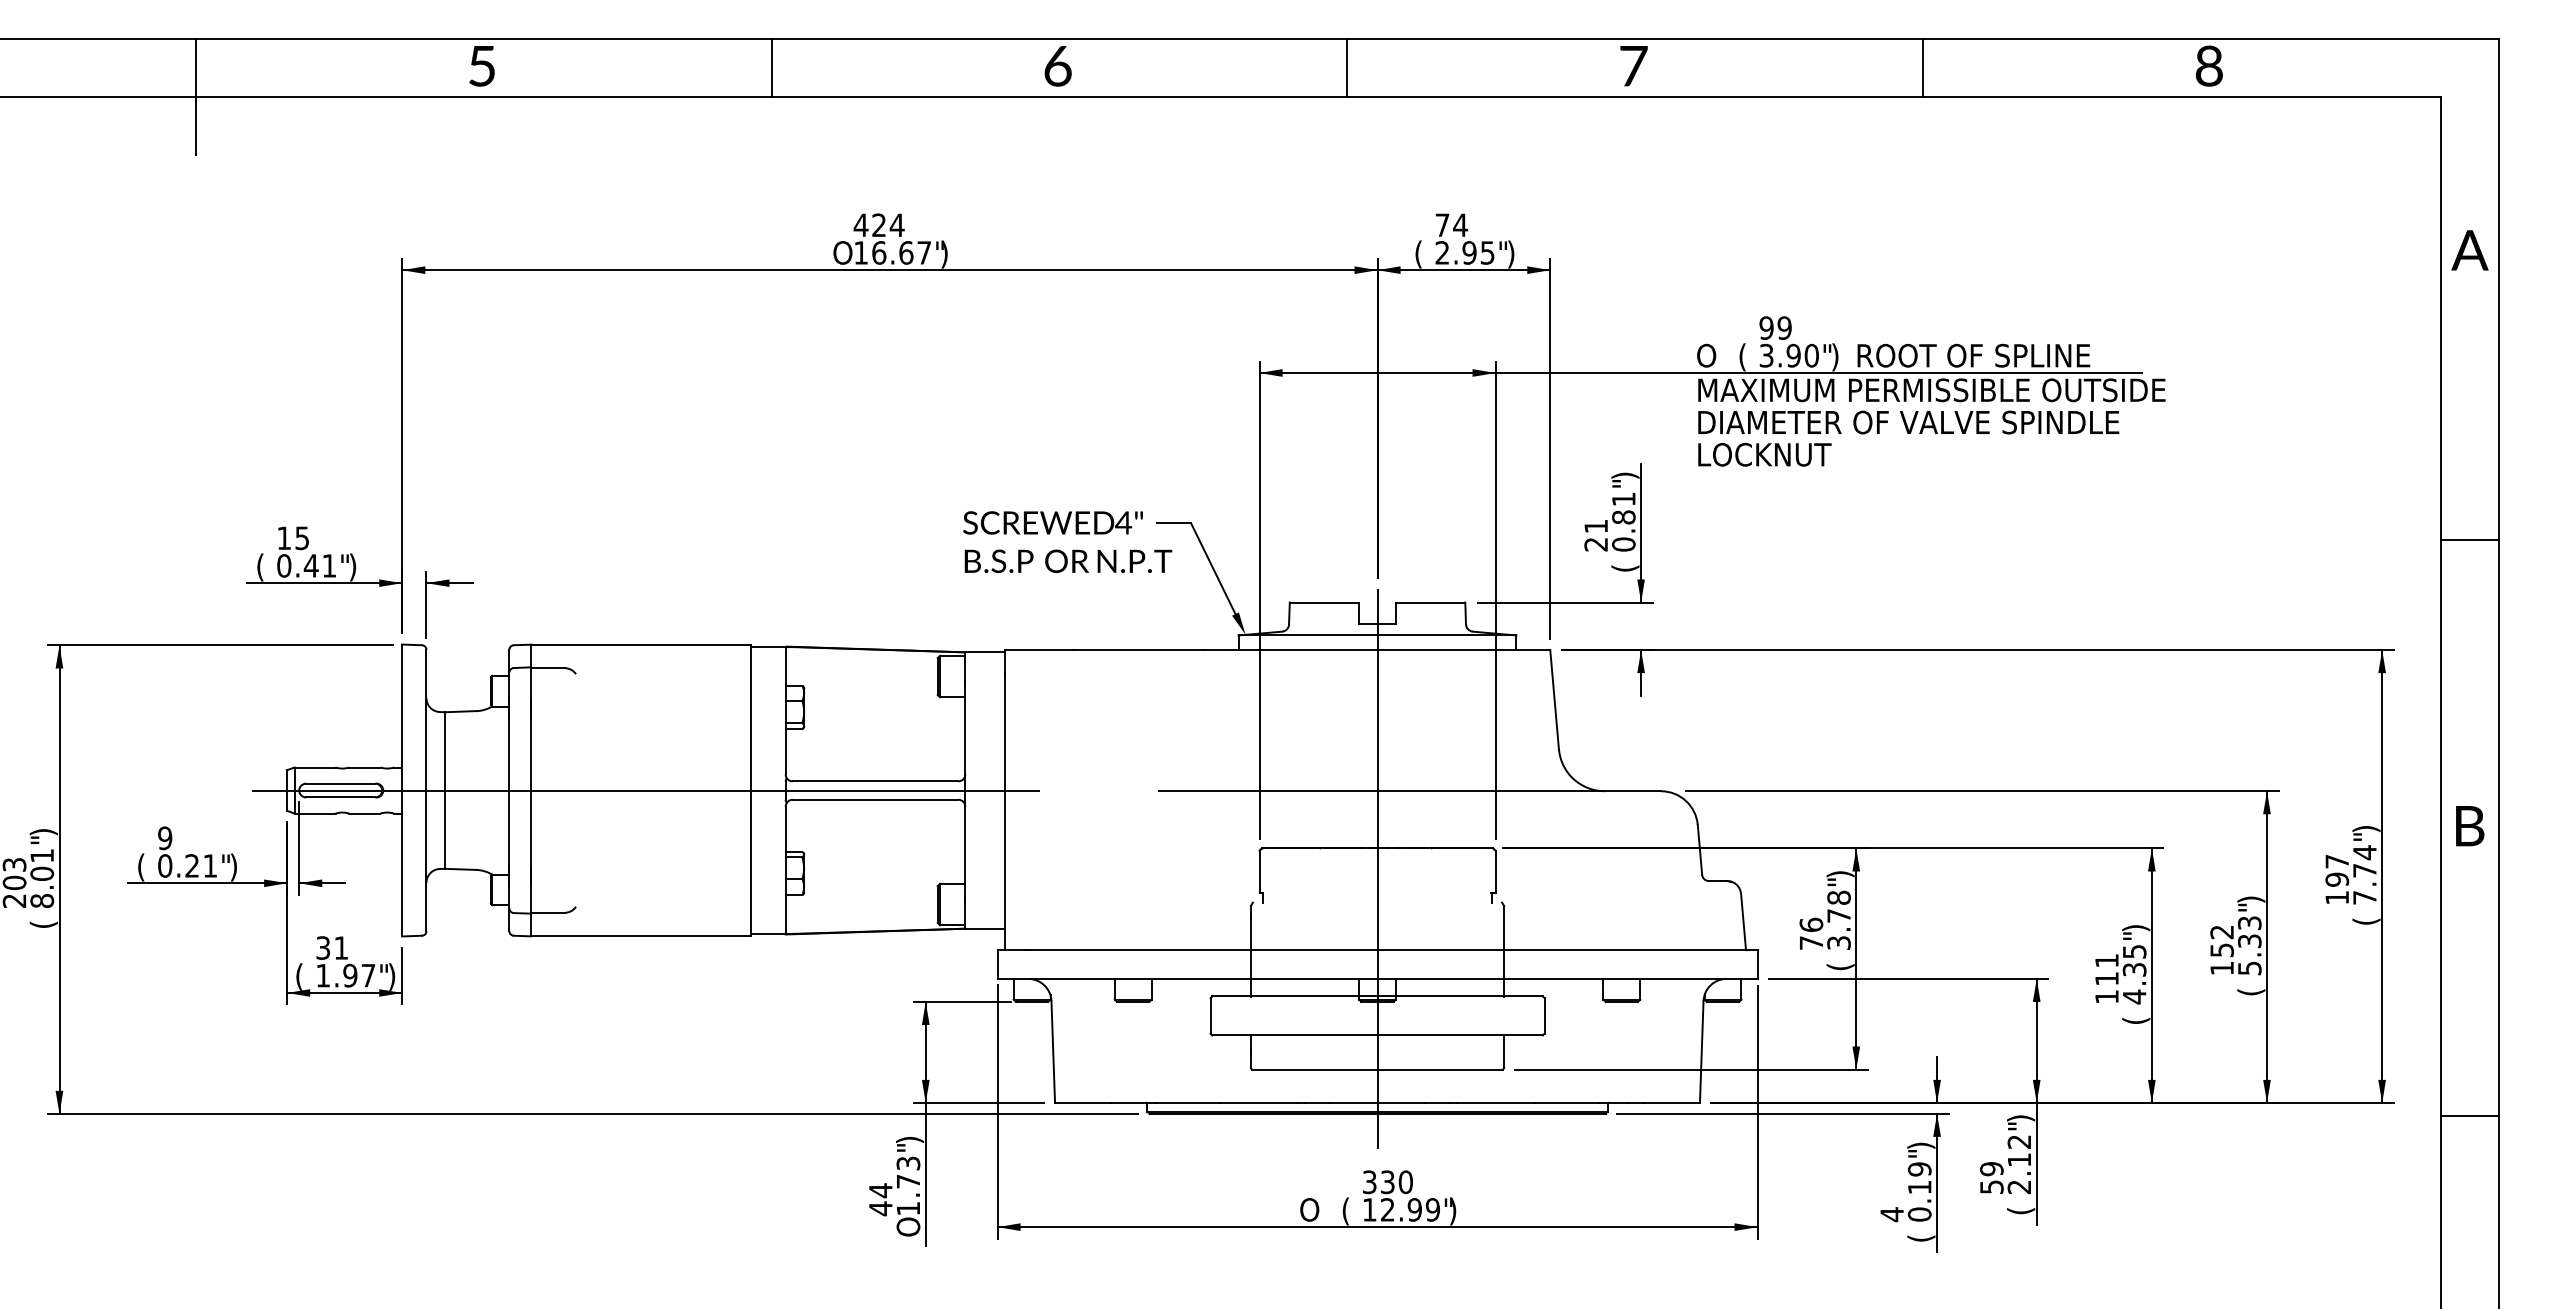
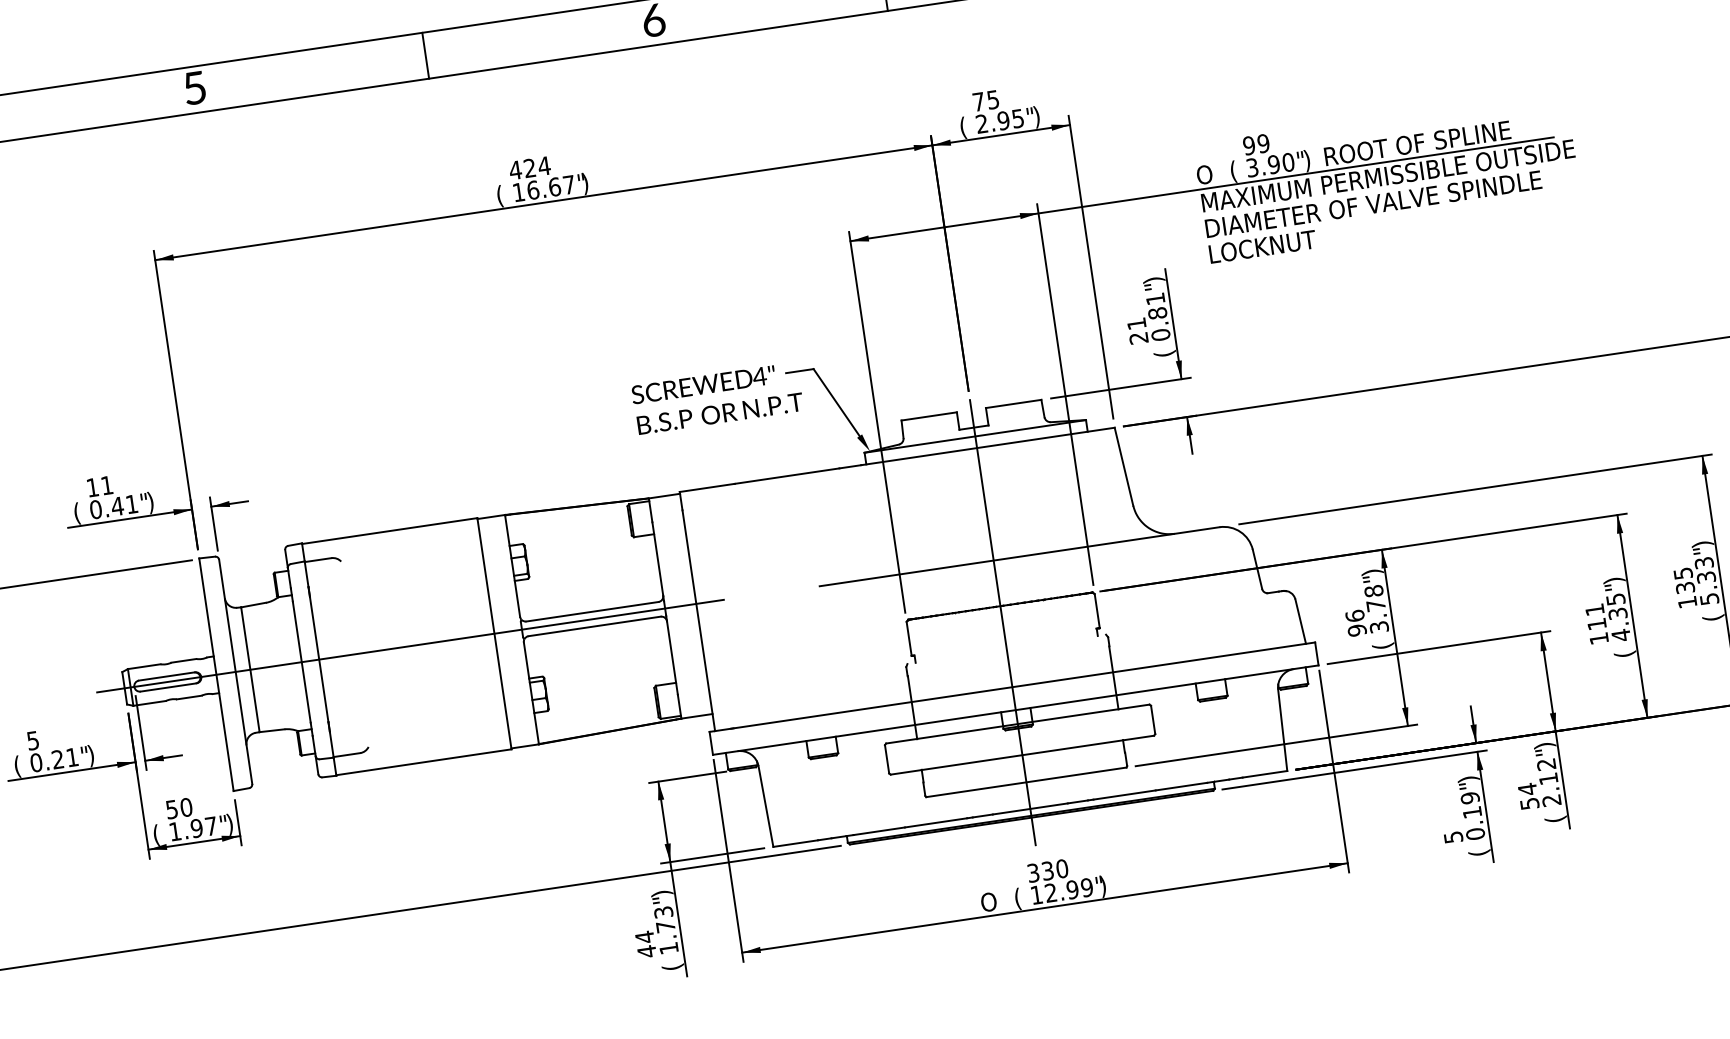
text: (1460, 225) -> (993, 99), 74 -> 75
text: (842, 254) -> (504, 195), O -> (
text: (301, 538) -> (106, 485), 15 -> 11
text: (165, 837) -> (33, 740), 9 -> 5
text: (2221, 940) -> (1683, 580), 152 -> 135
text: (1811, 943) -> (1357, 630), 76 -> 96
text: (332, 947) -> (179, 808), 31 -> 50
text: (1991, 1168) -> (1527, 788), 59 -> 54
text: (1891, 1214) -> (1453, 837), 4 -> 5
text: (910, 1226) -> (672, 962), O -> (

